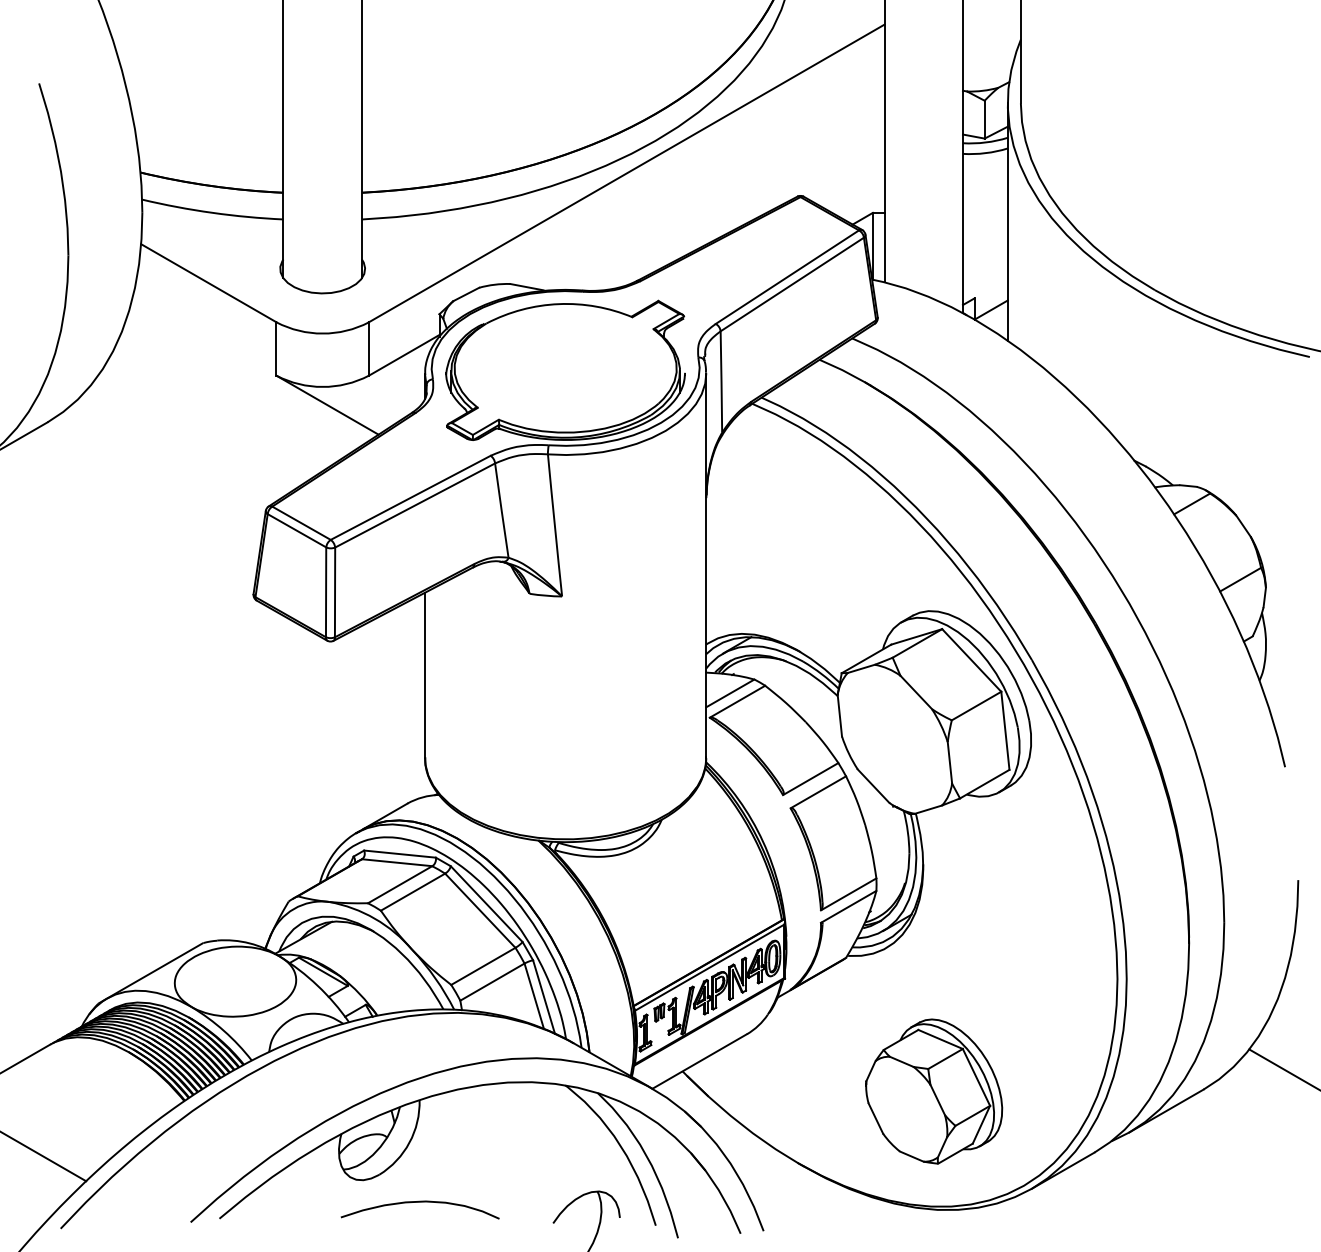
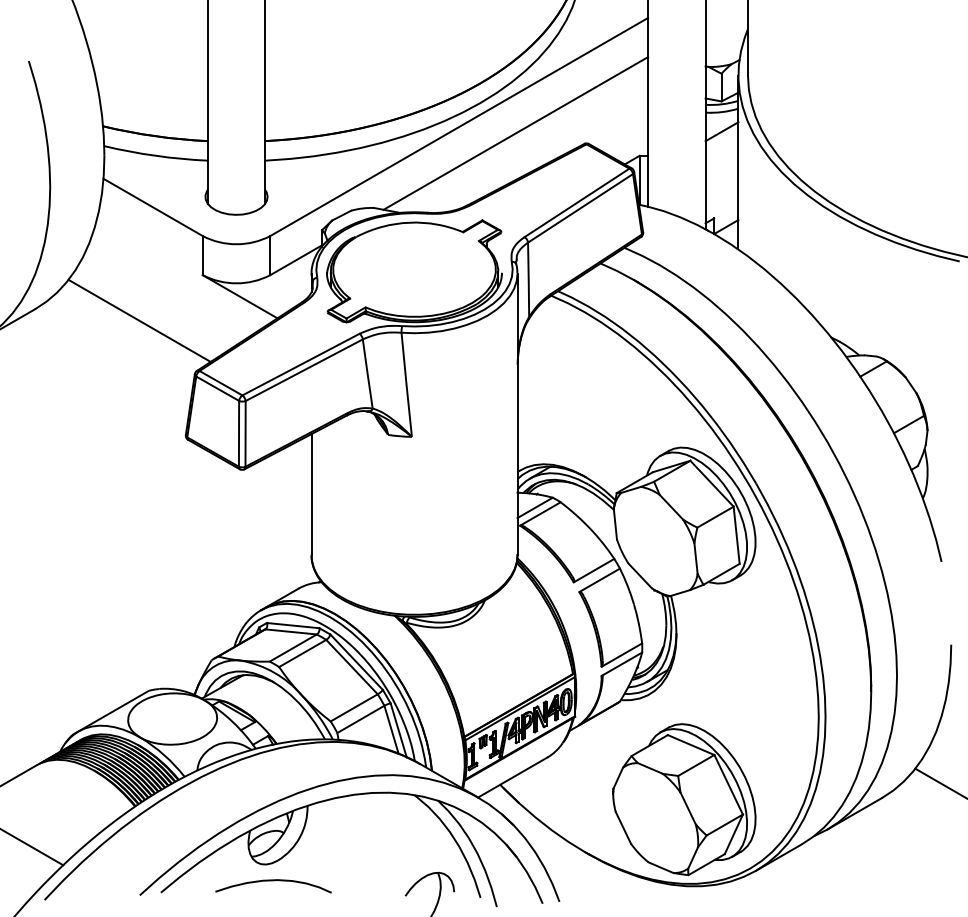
line: (984, 179) -> (721, 131), added
line: (703, 182) -> (515, 133), added
line: (190, 438) -> (139, 321), added
part: (934, 1091) -> (684, 799), size x1.43
curve: (419, 1202) -> (273, 880), moved

